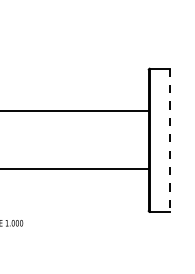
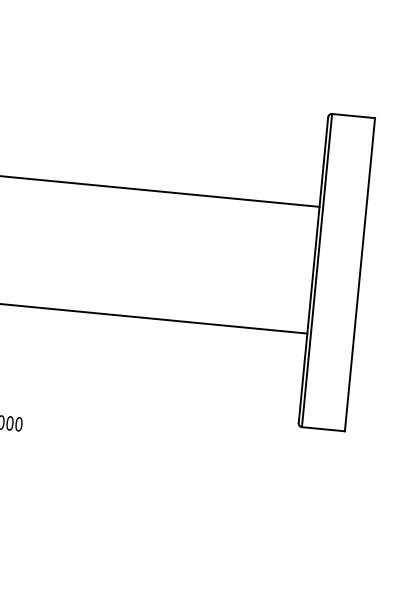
line: (169, 140) -> (359, 274), dashed -> solid

